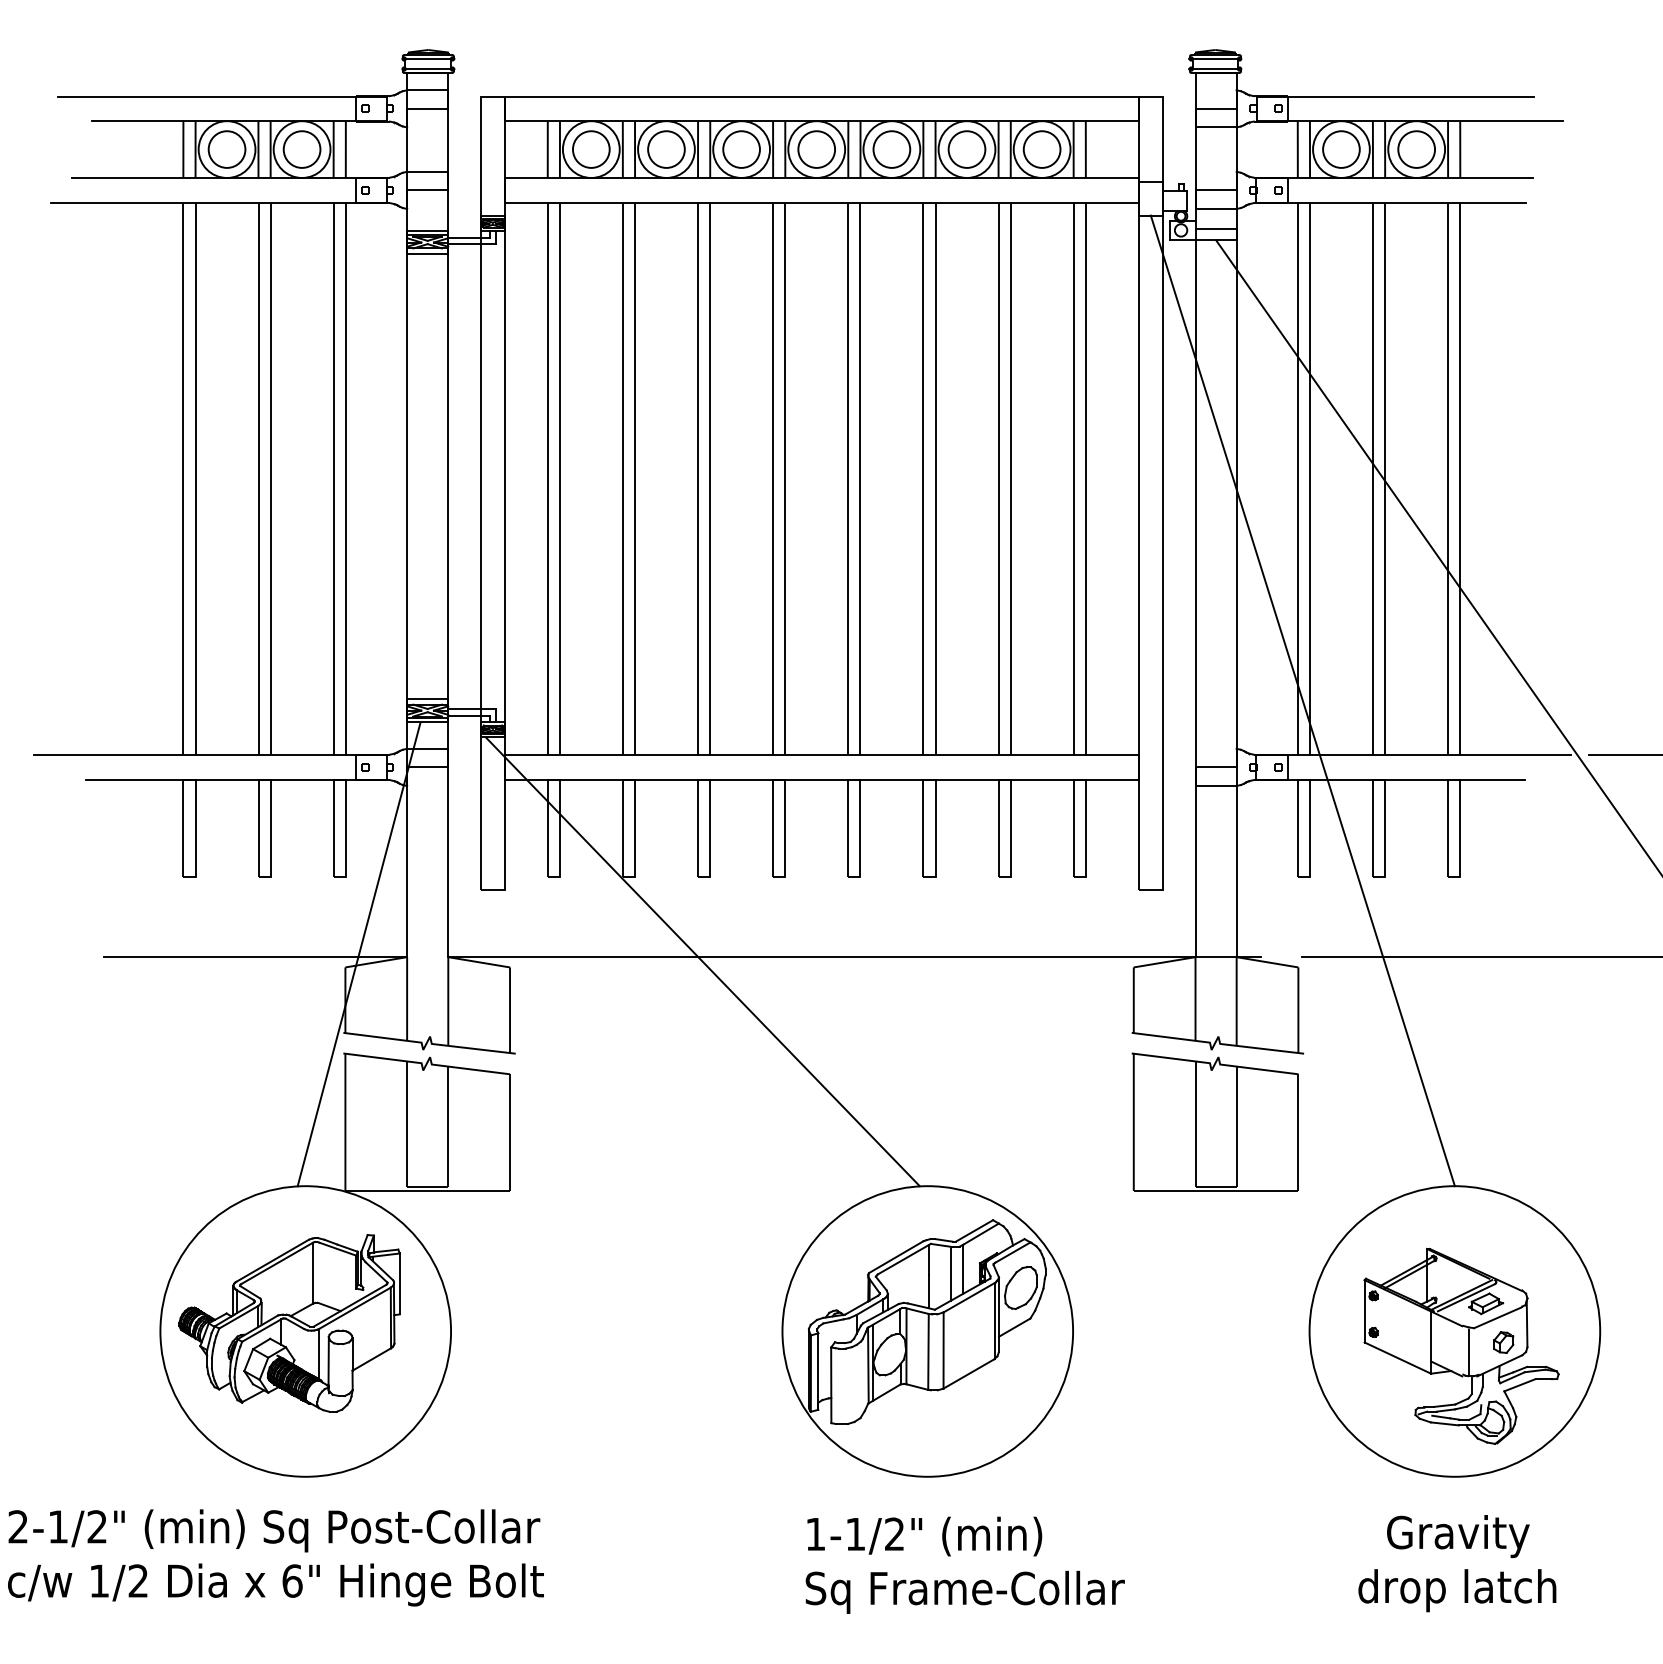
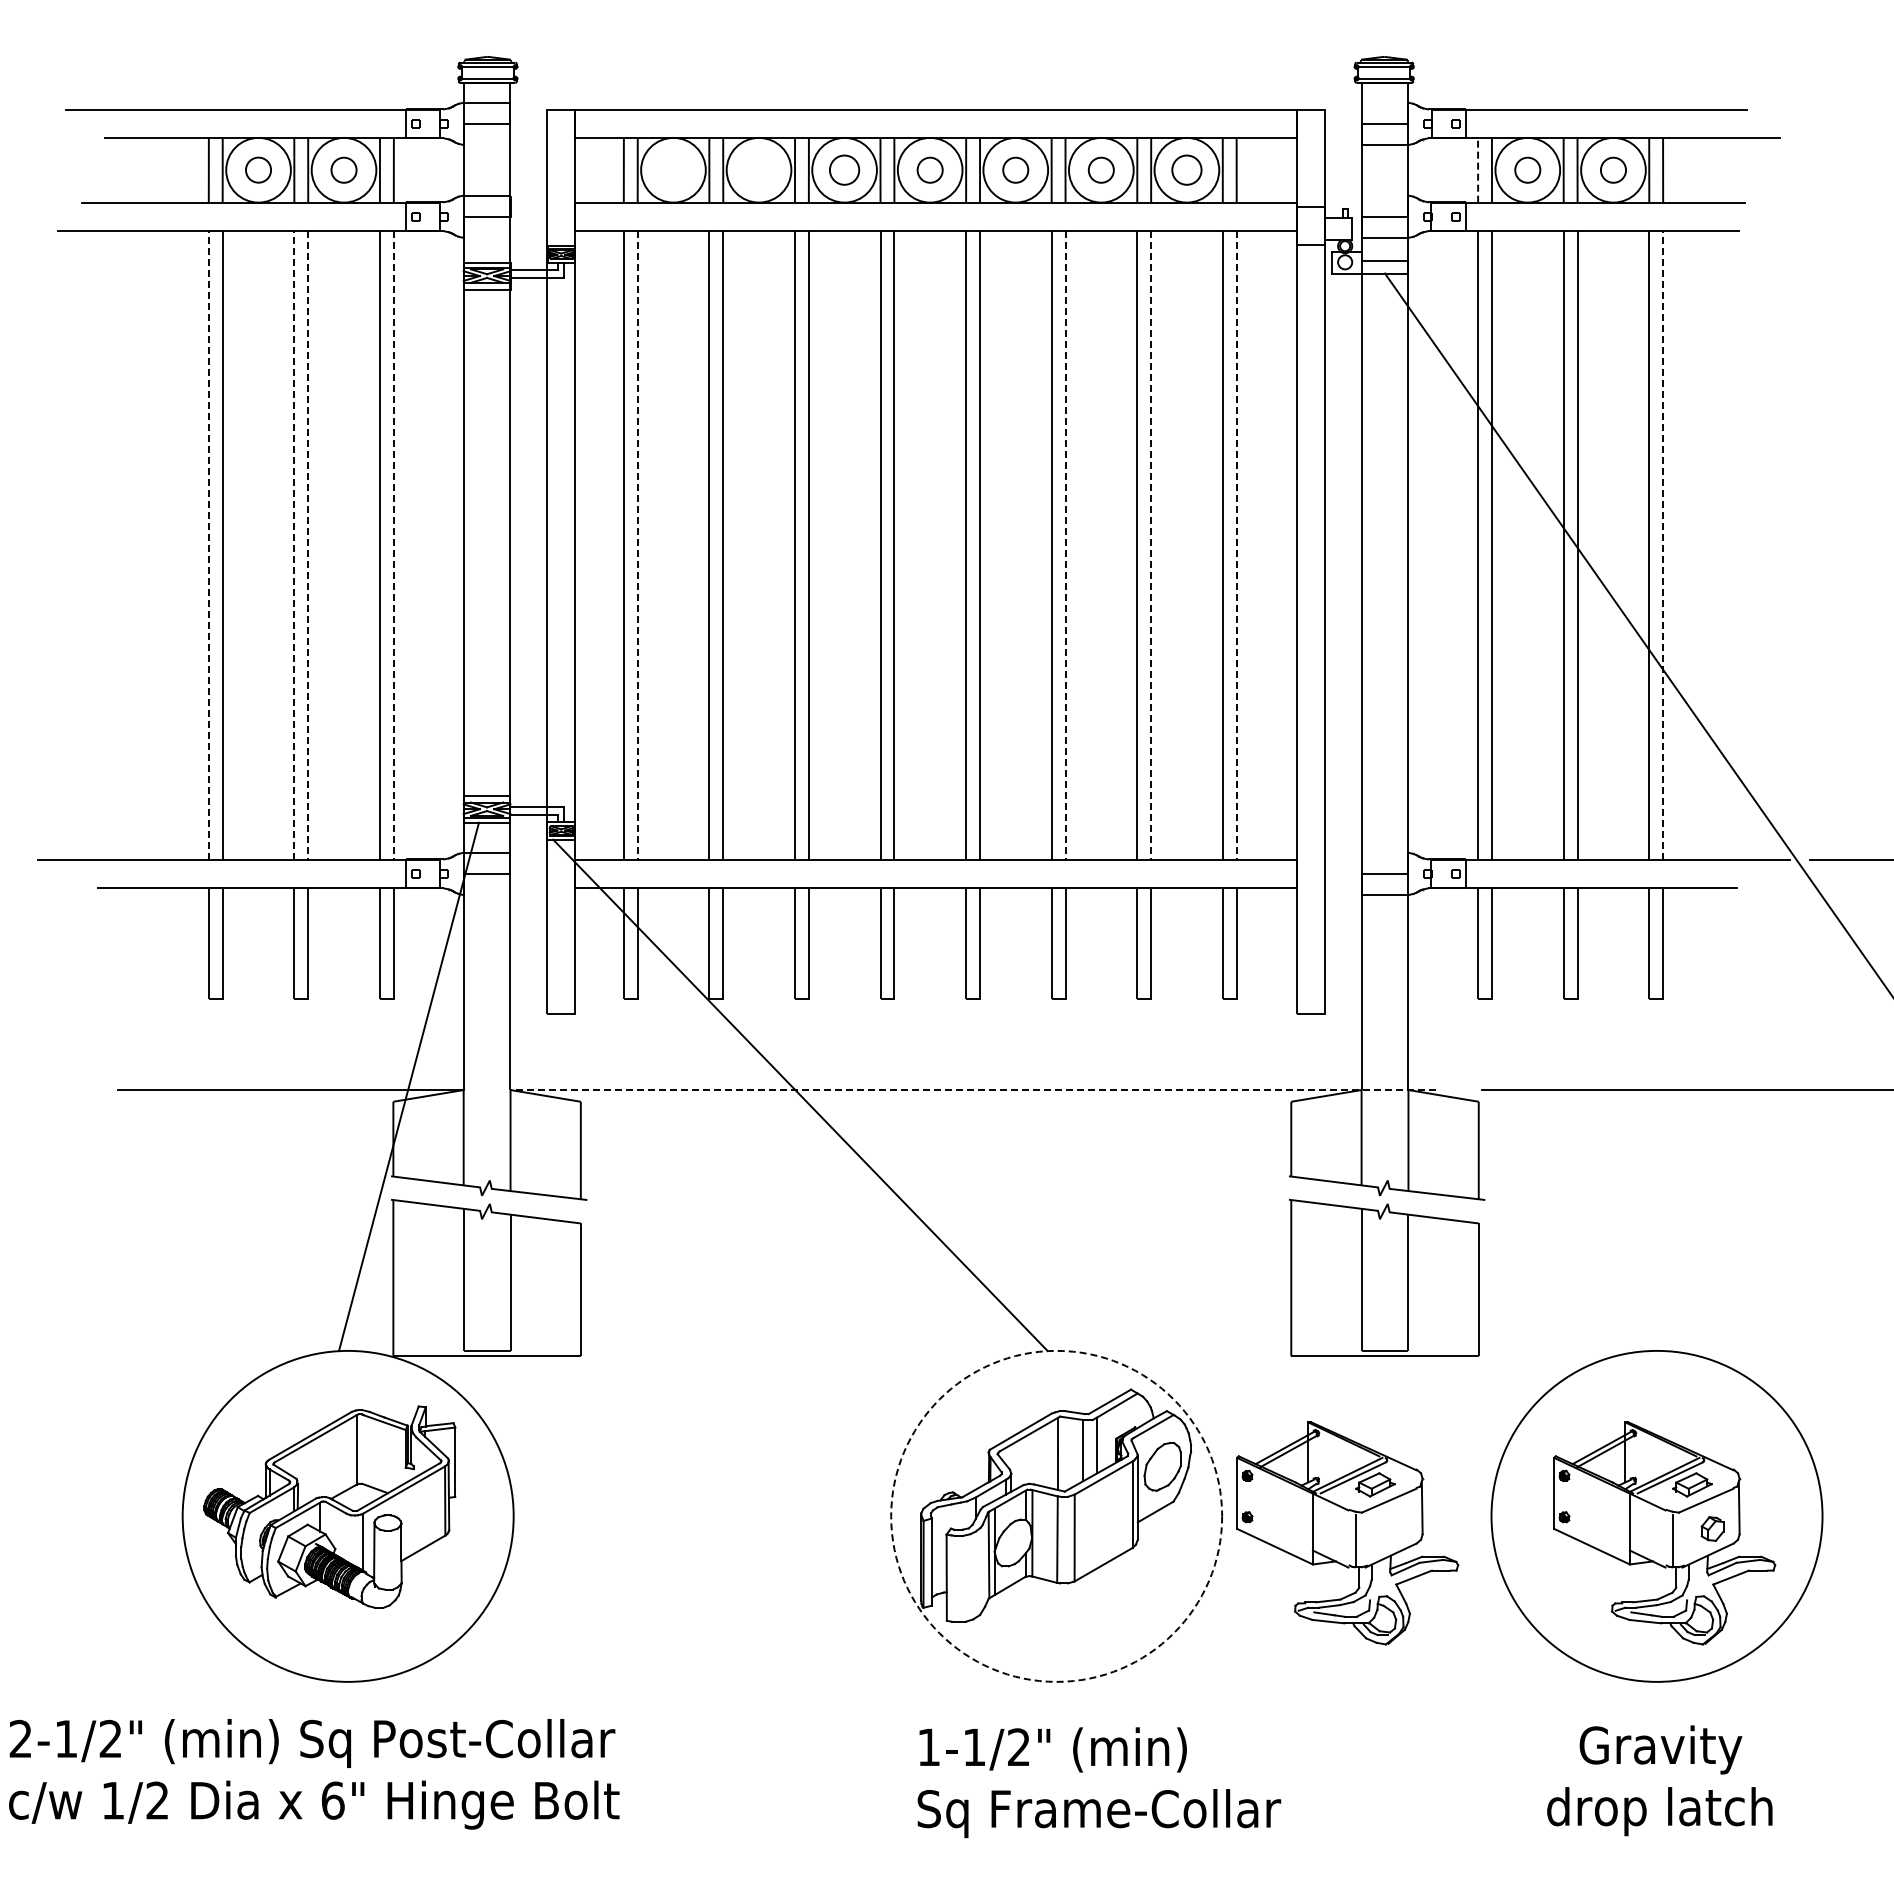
circle: (226, 148) -> (258, 169), size x0.6
circle: (591, 148) -> (673, 169), removed
circle: (665, 148) -> (758, 169), removed
circle: (741, 148) -> (844, 169), size x0.7
circle: (1041, 148) -> (1186, 169), size x0.7
line: (1298, 148) -> (1478, 169), solid -> dashed
circle: (301, 149) -> (343, 170), size x0.6
circle: (817, 149) -> (930, 170), size x0.6
circle: (891, 149) -> (1015, 170), size x0.6
circle: (967, 149) -> (1101, 170), size x0.6
circle: (1341, 149) -> (1527, 170), size x0.6
circle: (1416, 149) -> (1613, 170), size x0.6
line: (183, 479) -> (208, 545), solid -> dashed
line: (258, 479) -> (294, 545), solid -> dashed
line: (270, 479) -> (308, 545), solid -> dashed
line: (345, 479) -> (393, 545), solid -> dashed
line: (559, 479) -> (637, 545), solid -> dashed
line: (935, 479) -> (1065, 545), solid -> dashed
line: (1011, 479) -> (1151, 545), solid -> dashed
line: (1085, 479) -> (1236, 545), solid -> dashed
line: (1460, 479) -> (1663, 545), solid -> dashed
line: (1302, 700) -> (1483, 797), removed
line: (854, 957) -> (973, 1090), solid -> dashed
circle: (927, 1330) -> (1056, 1515), solid -> dashed
part: (1183, 1346) -> (1347, 1533), added

